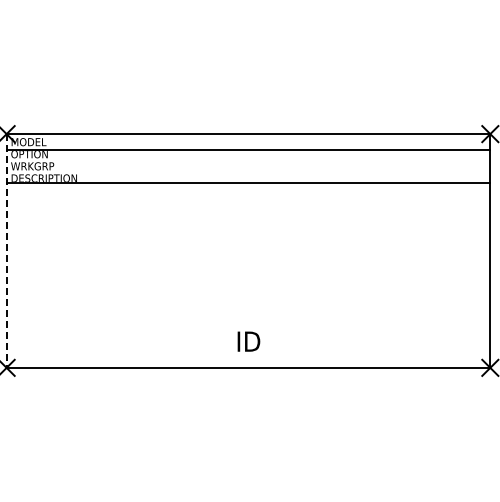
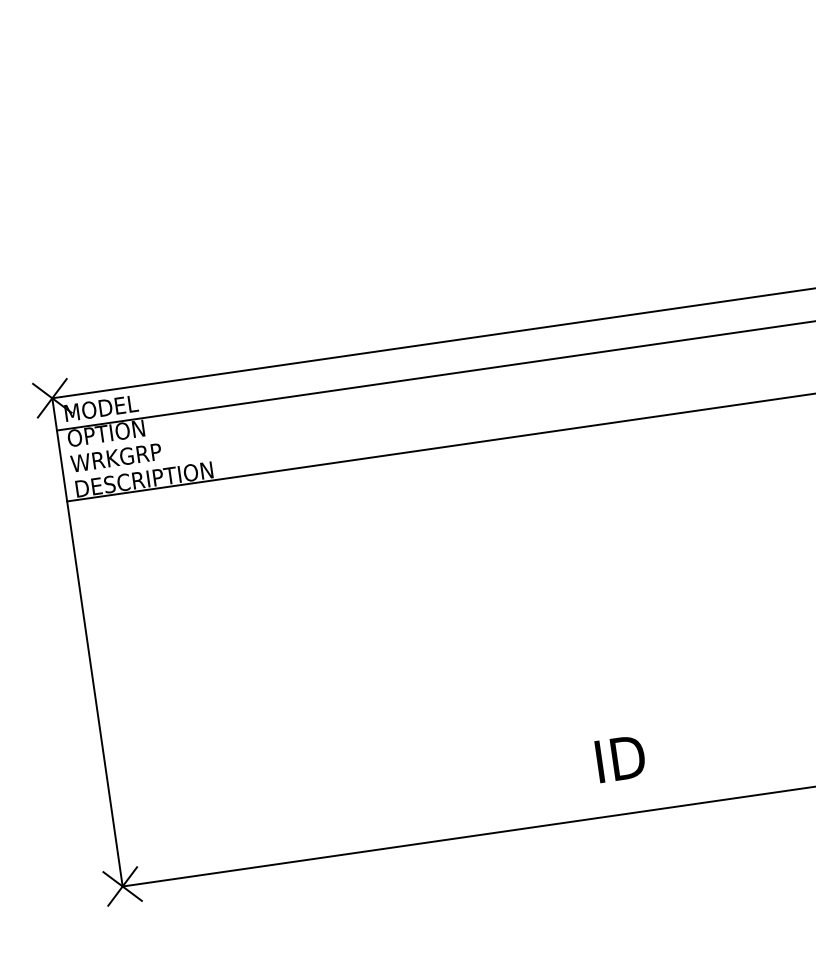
line: (6, 251) -> (87, 643), dashed -> solid

